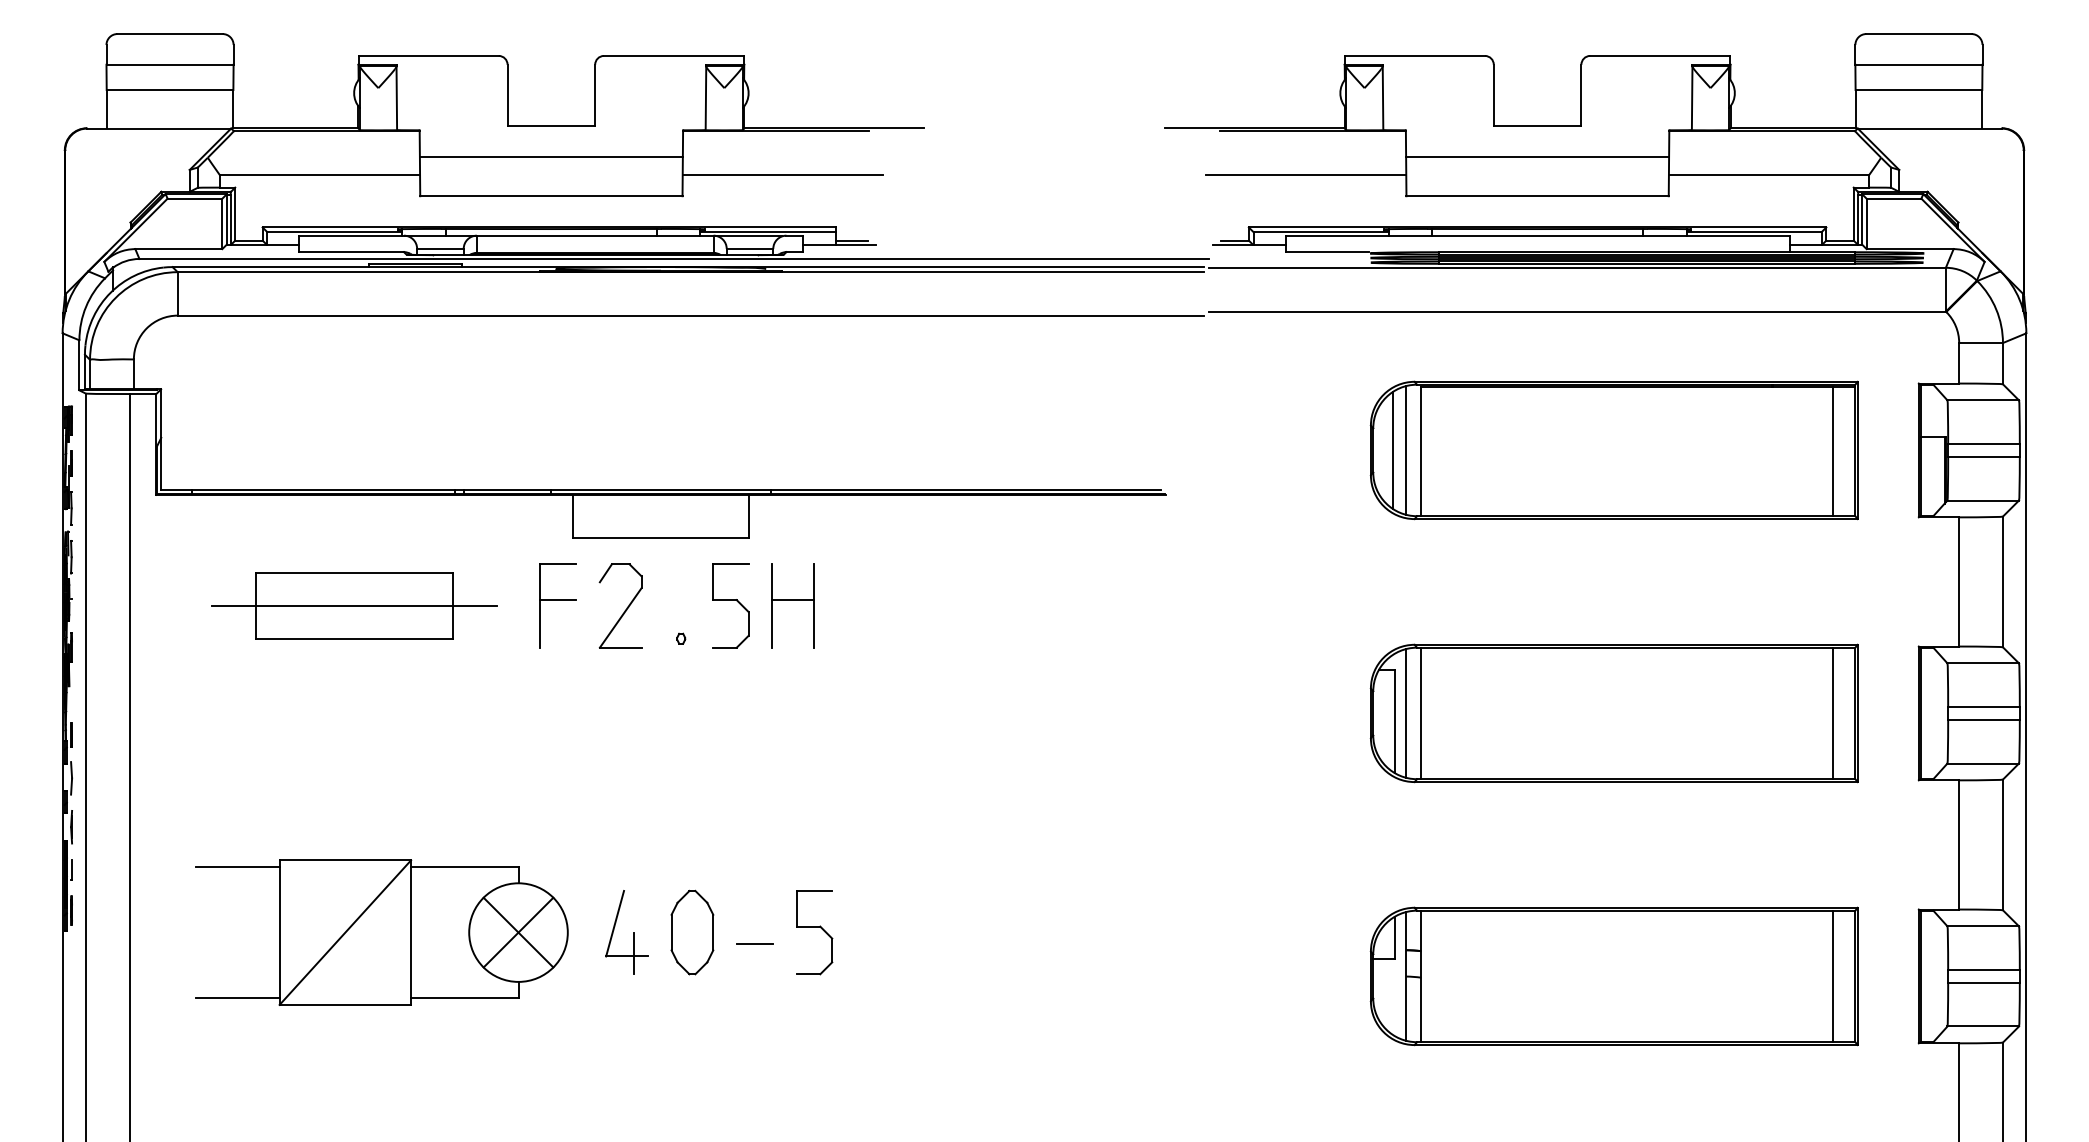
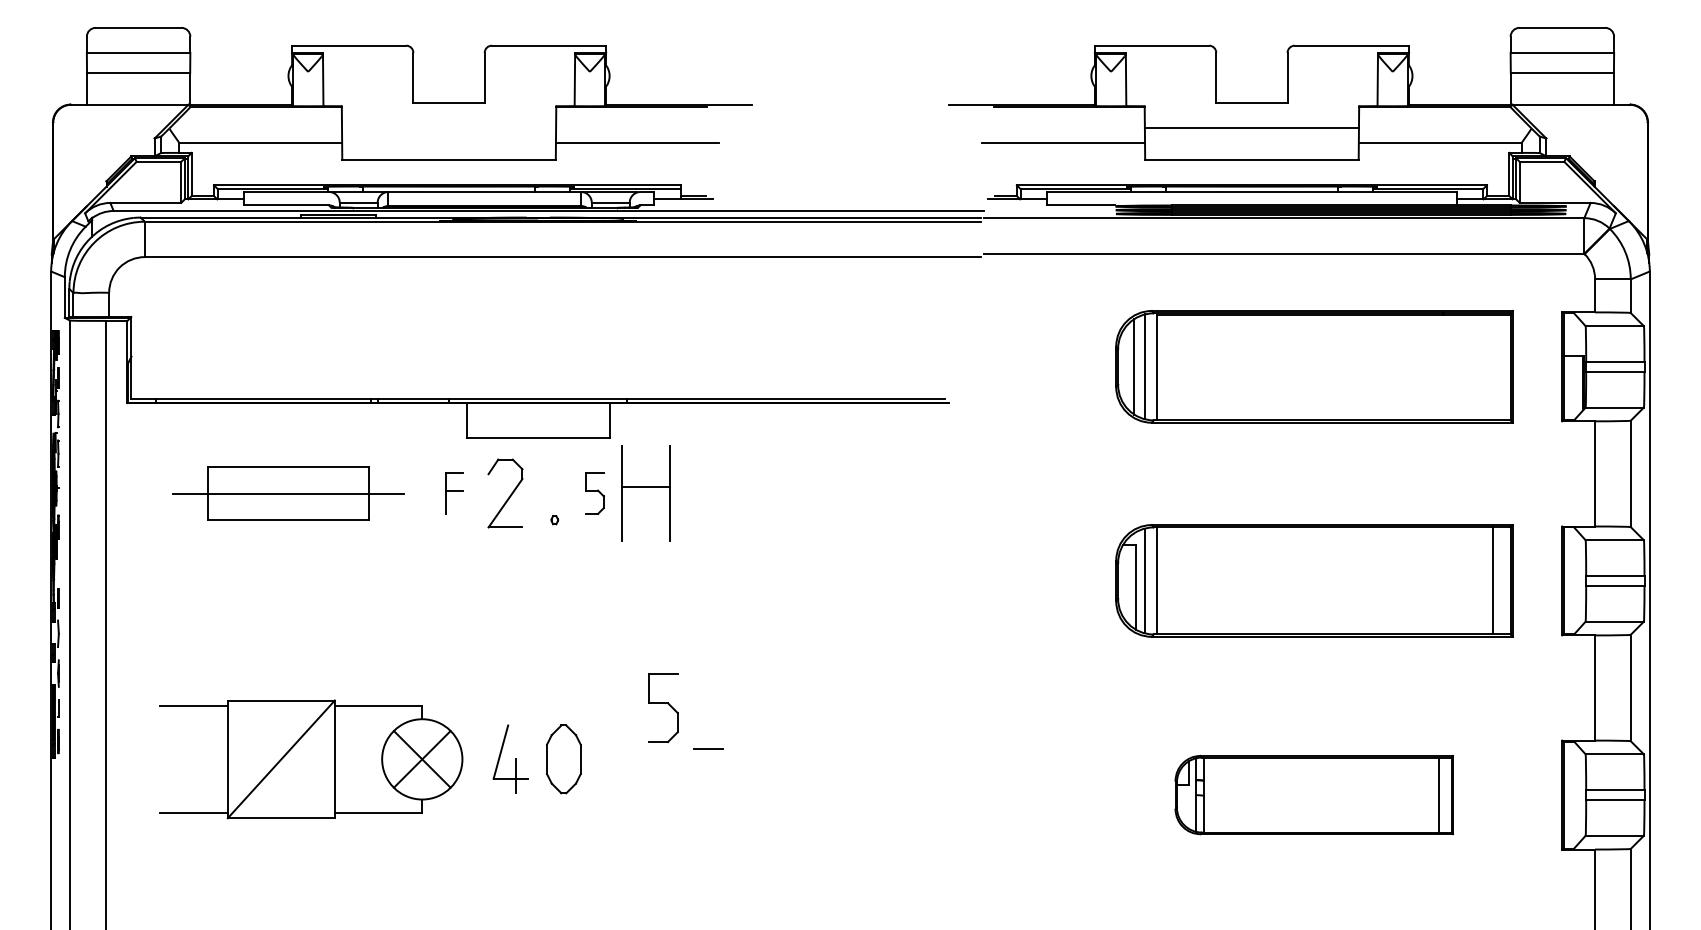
line: (550, 156) -> (448, 127), removed
line: (1833, 451) -> (1492, 367), removed
part: (557, 605) -> (454, 493), size x0.6
part: (730, 605) -> (594, 493), size x0.6
part: (792, 605) -> (645, 493), size x1.4
part: (814, 932) -> (663, 708), moved
line: (754, 943) -> (708, 747), moved
part: (1613, 976) -> (1313, 795), size x0.7

